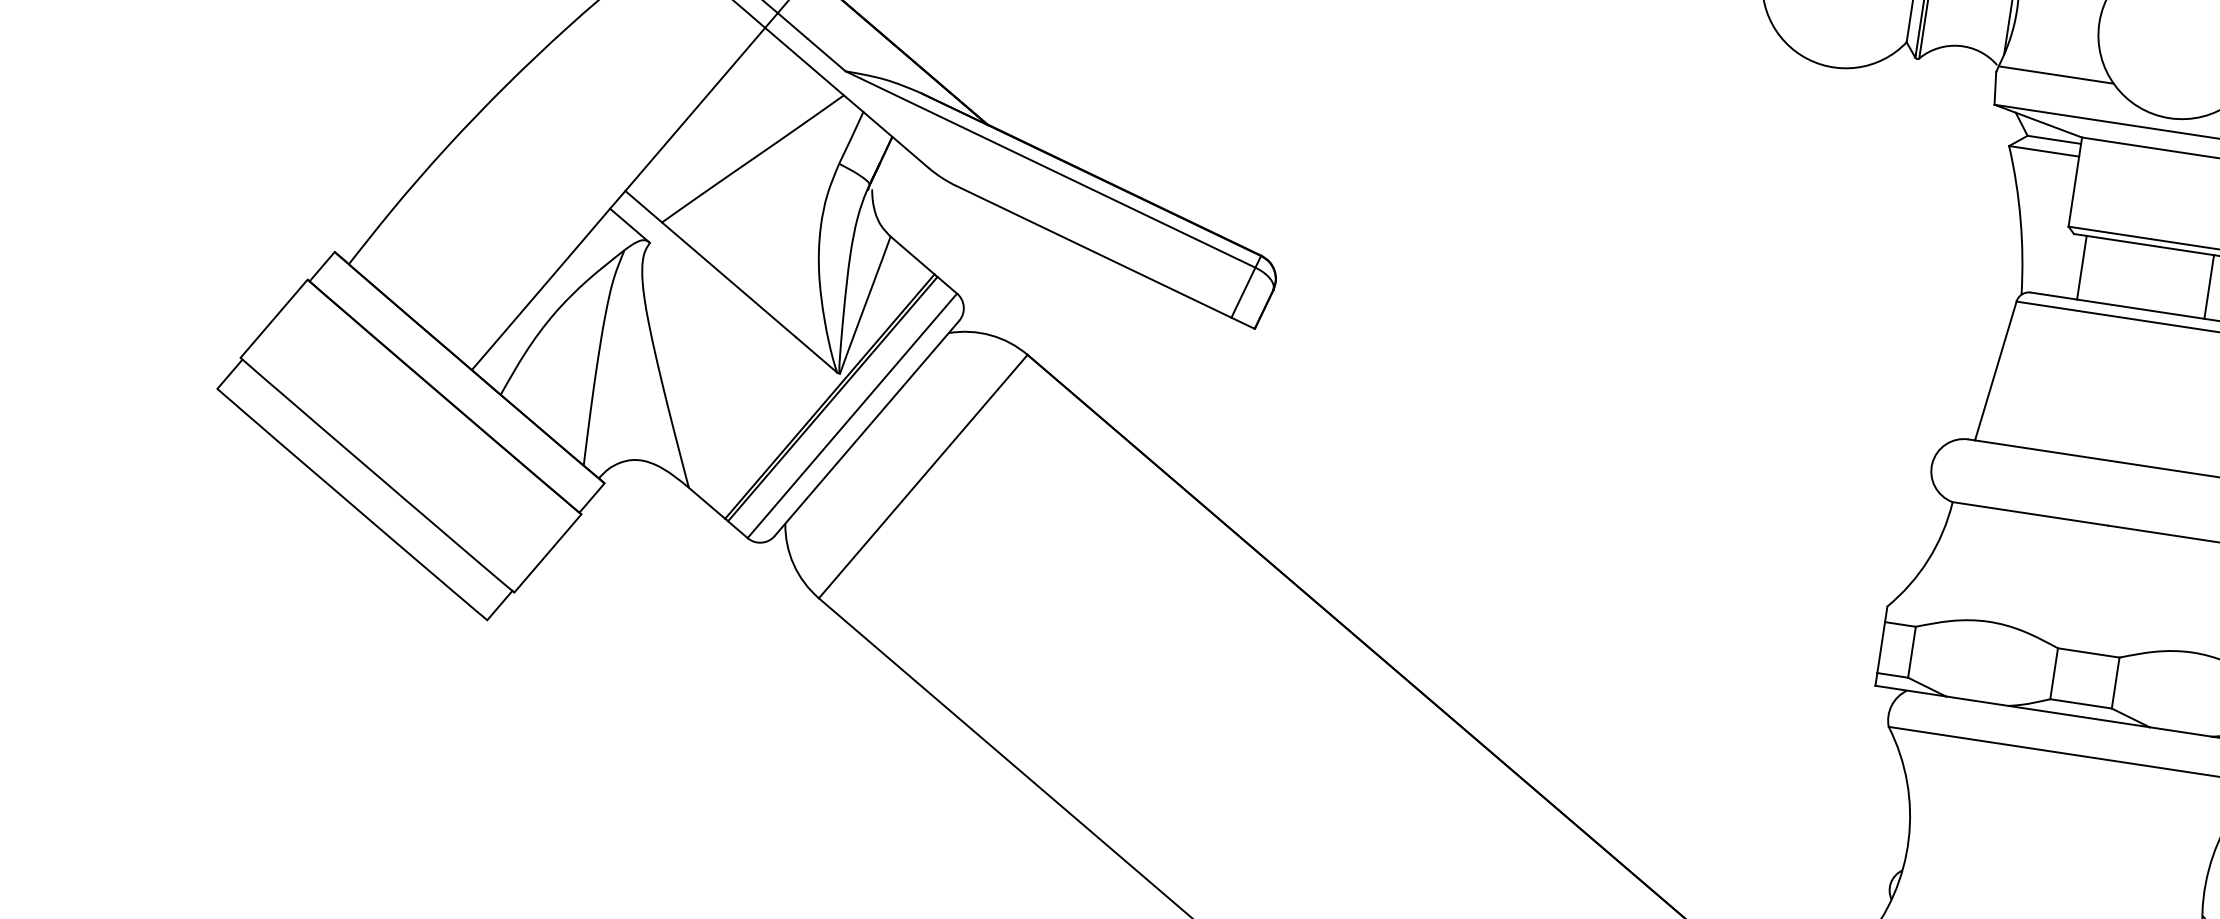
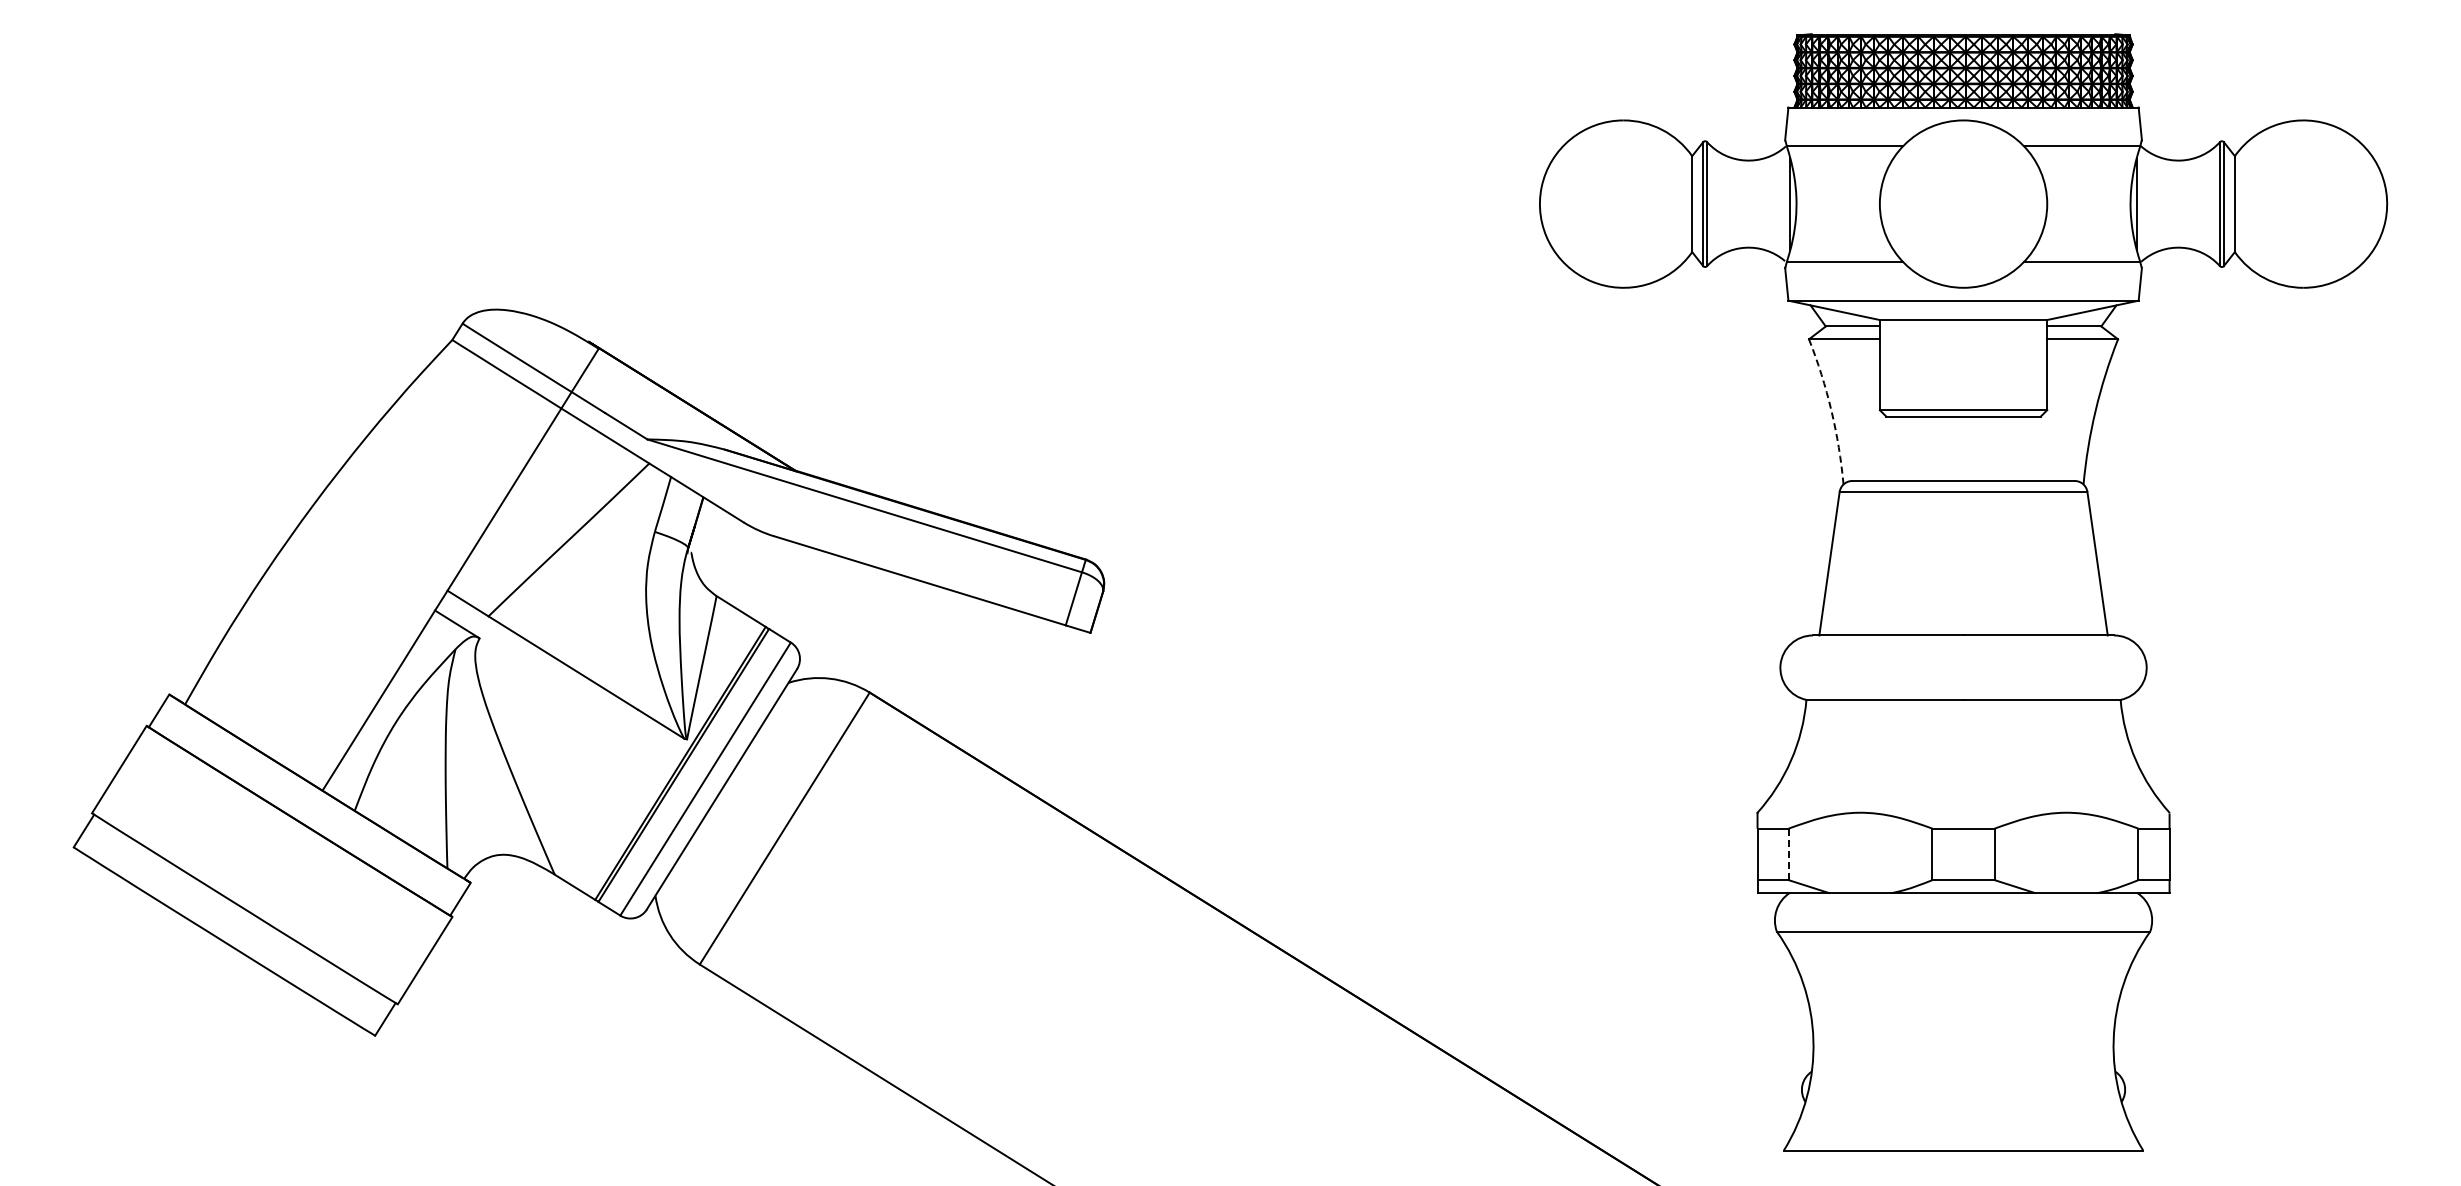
arc: (2020, 219) -> (1831, 410), solid -> dashed
line: (2082, 267) -> (1899, 448), removed
line: (2208, 286) -> (2027, 448), removed
line: (1911, 652) -> (1788, 854), solid -> dashed

